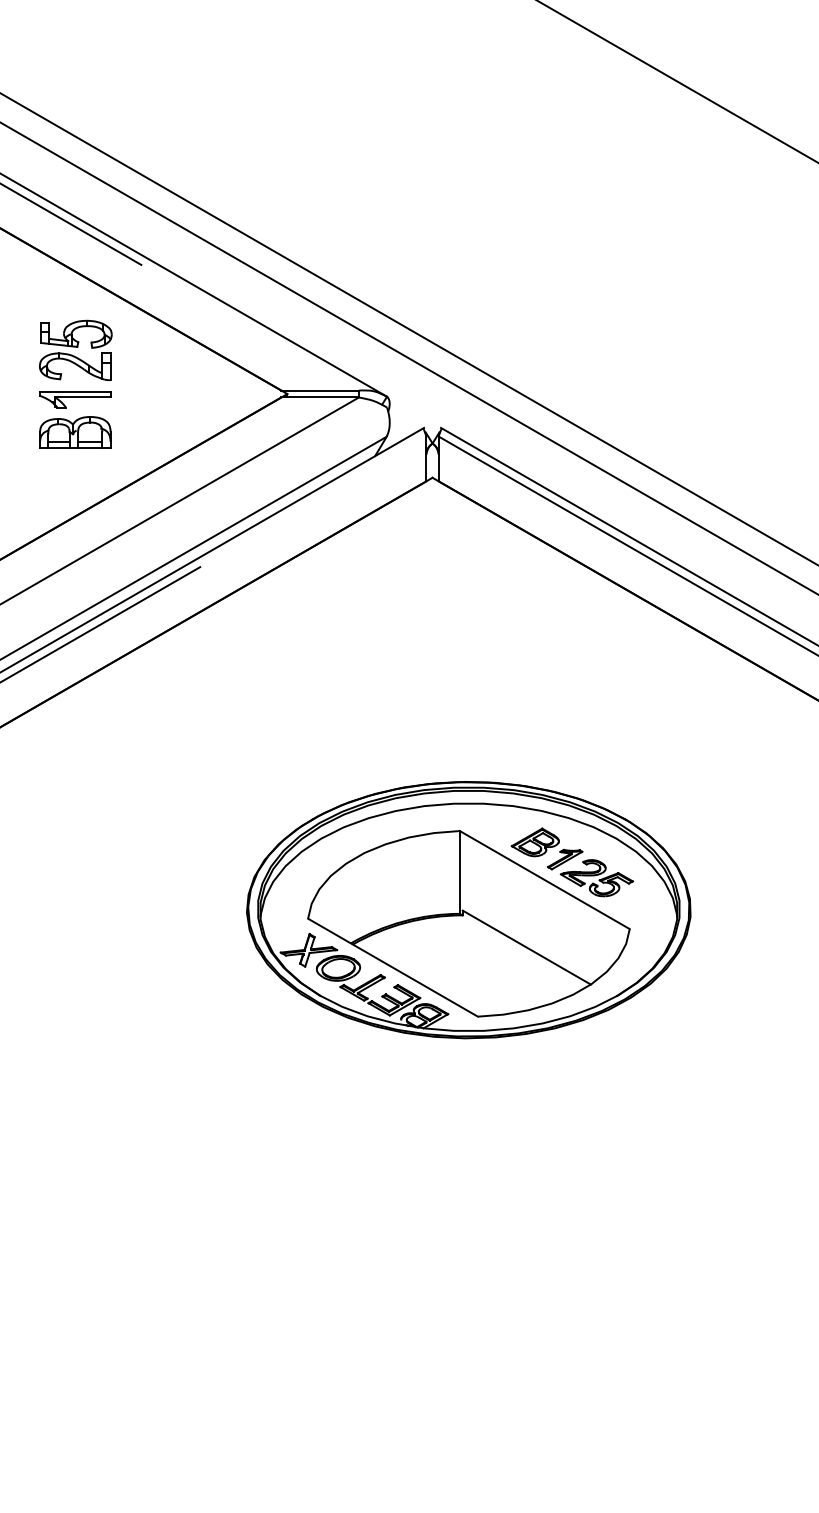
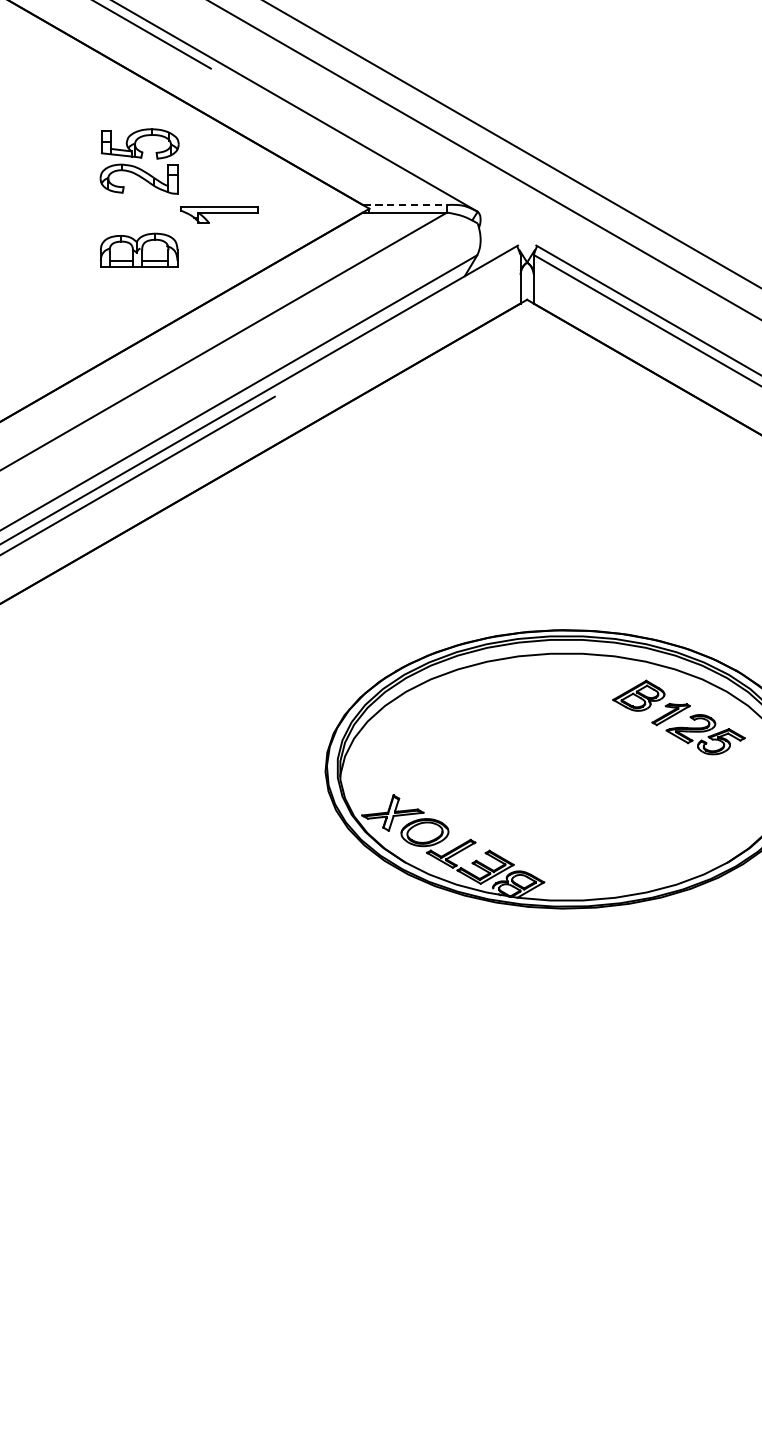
line: (320, 390) -> (405, 204), solid -> dashed
part: (75, 399) -> (219, 214), moved
part: (468, 923) -> (566, 783), removed

